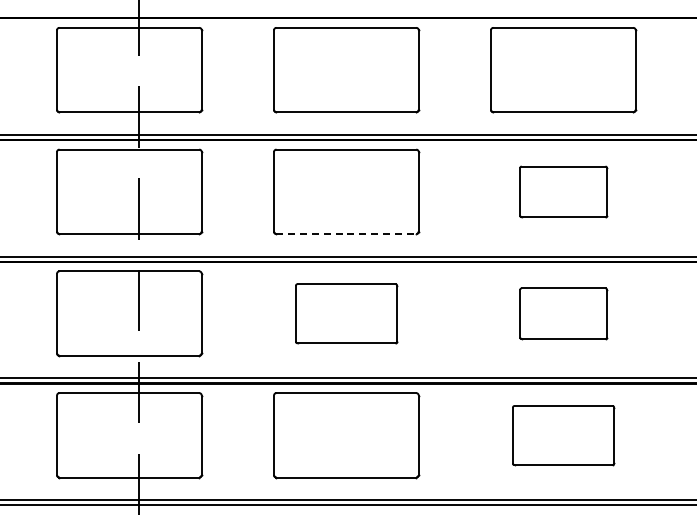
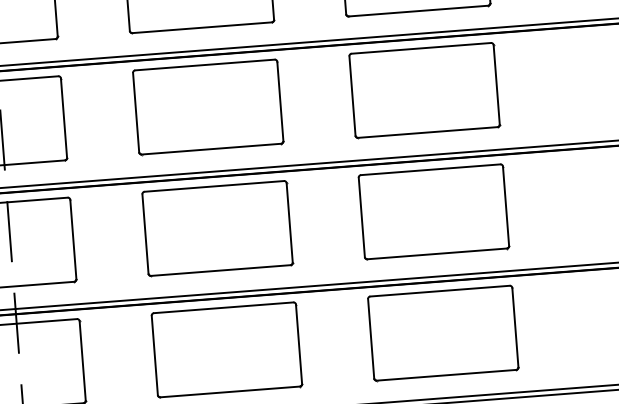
part: (563, 191) -> (424, 90), size x1.67
line: (346, 234) -> (211, 149), dashed -> solid
part: (346, 313) -> (217, 228), size x1.43
part: (563, 313) -> (434, 211), size x1.67
part: (563, 435) -> (443, 333), size x1.43

